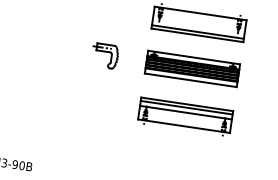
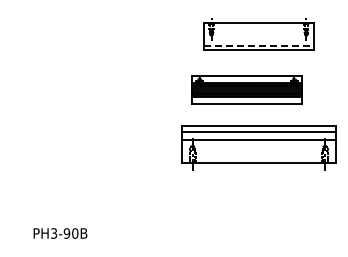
line: (198, 32) -> (259, 45), solid -> dashed
part: (104, 55) -> (153, 89), removed
part: (192, 68) -> (246, 89), moved
part: (185, 116) -> (258, 147), size x1.4

